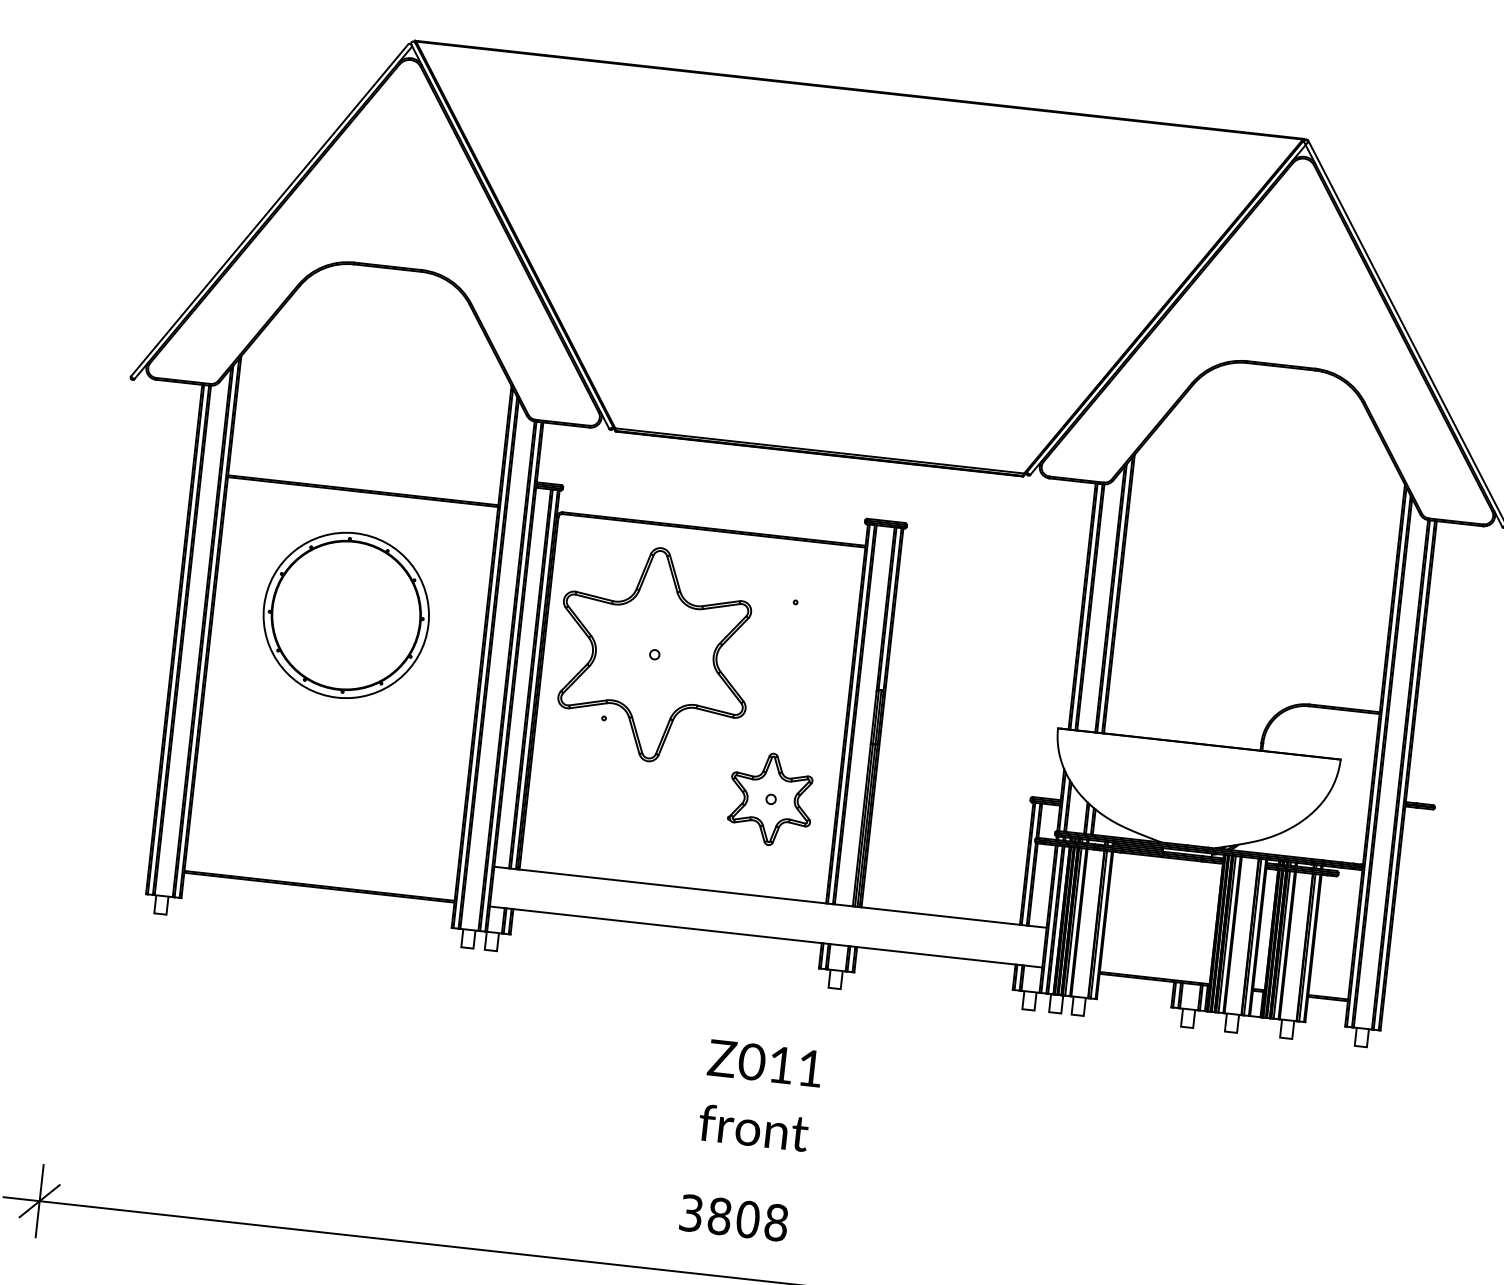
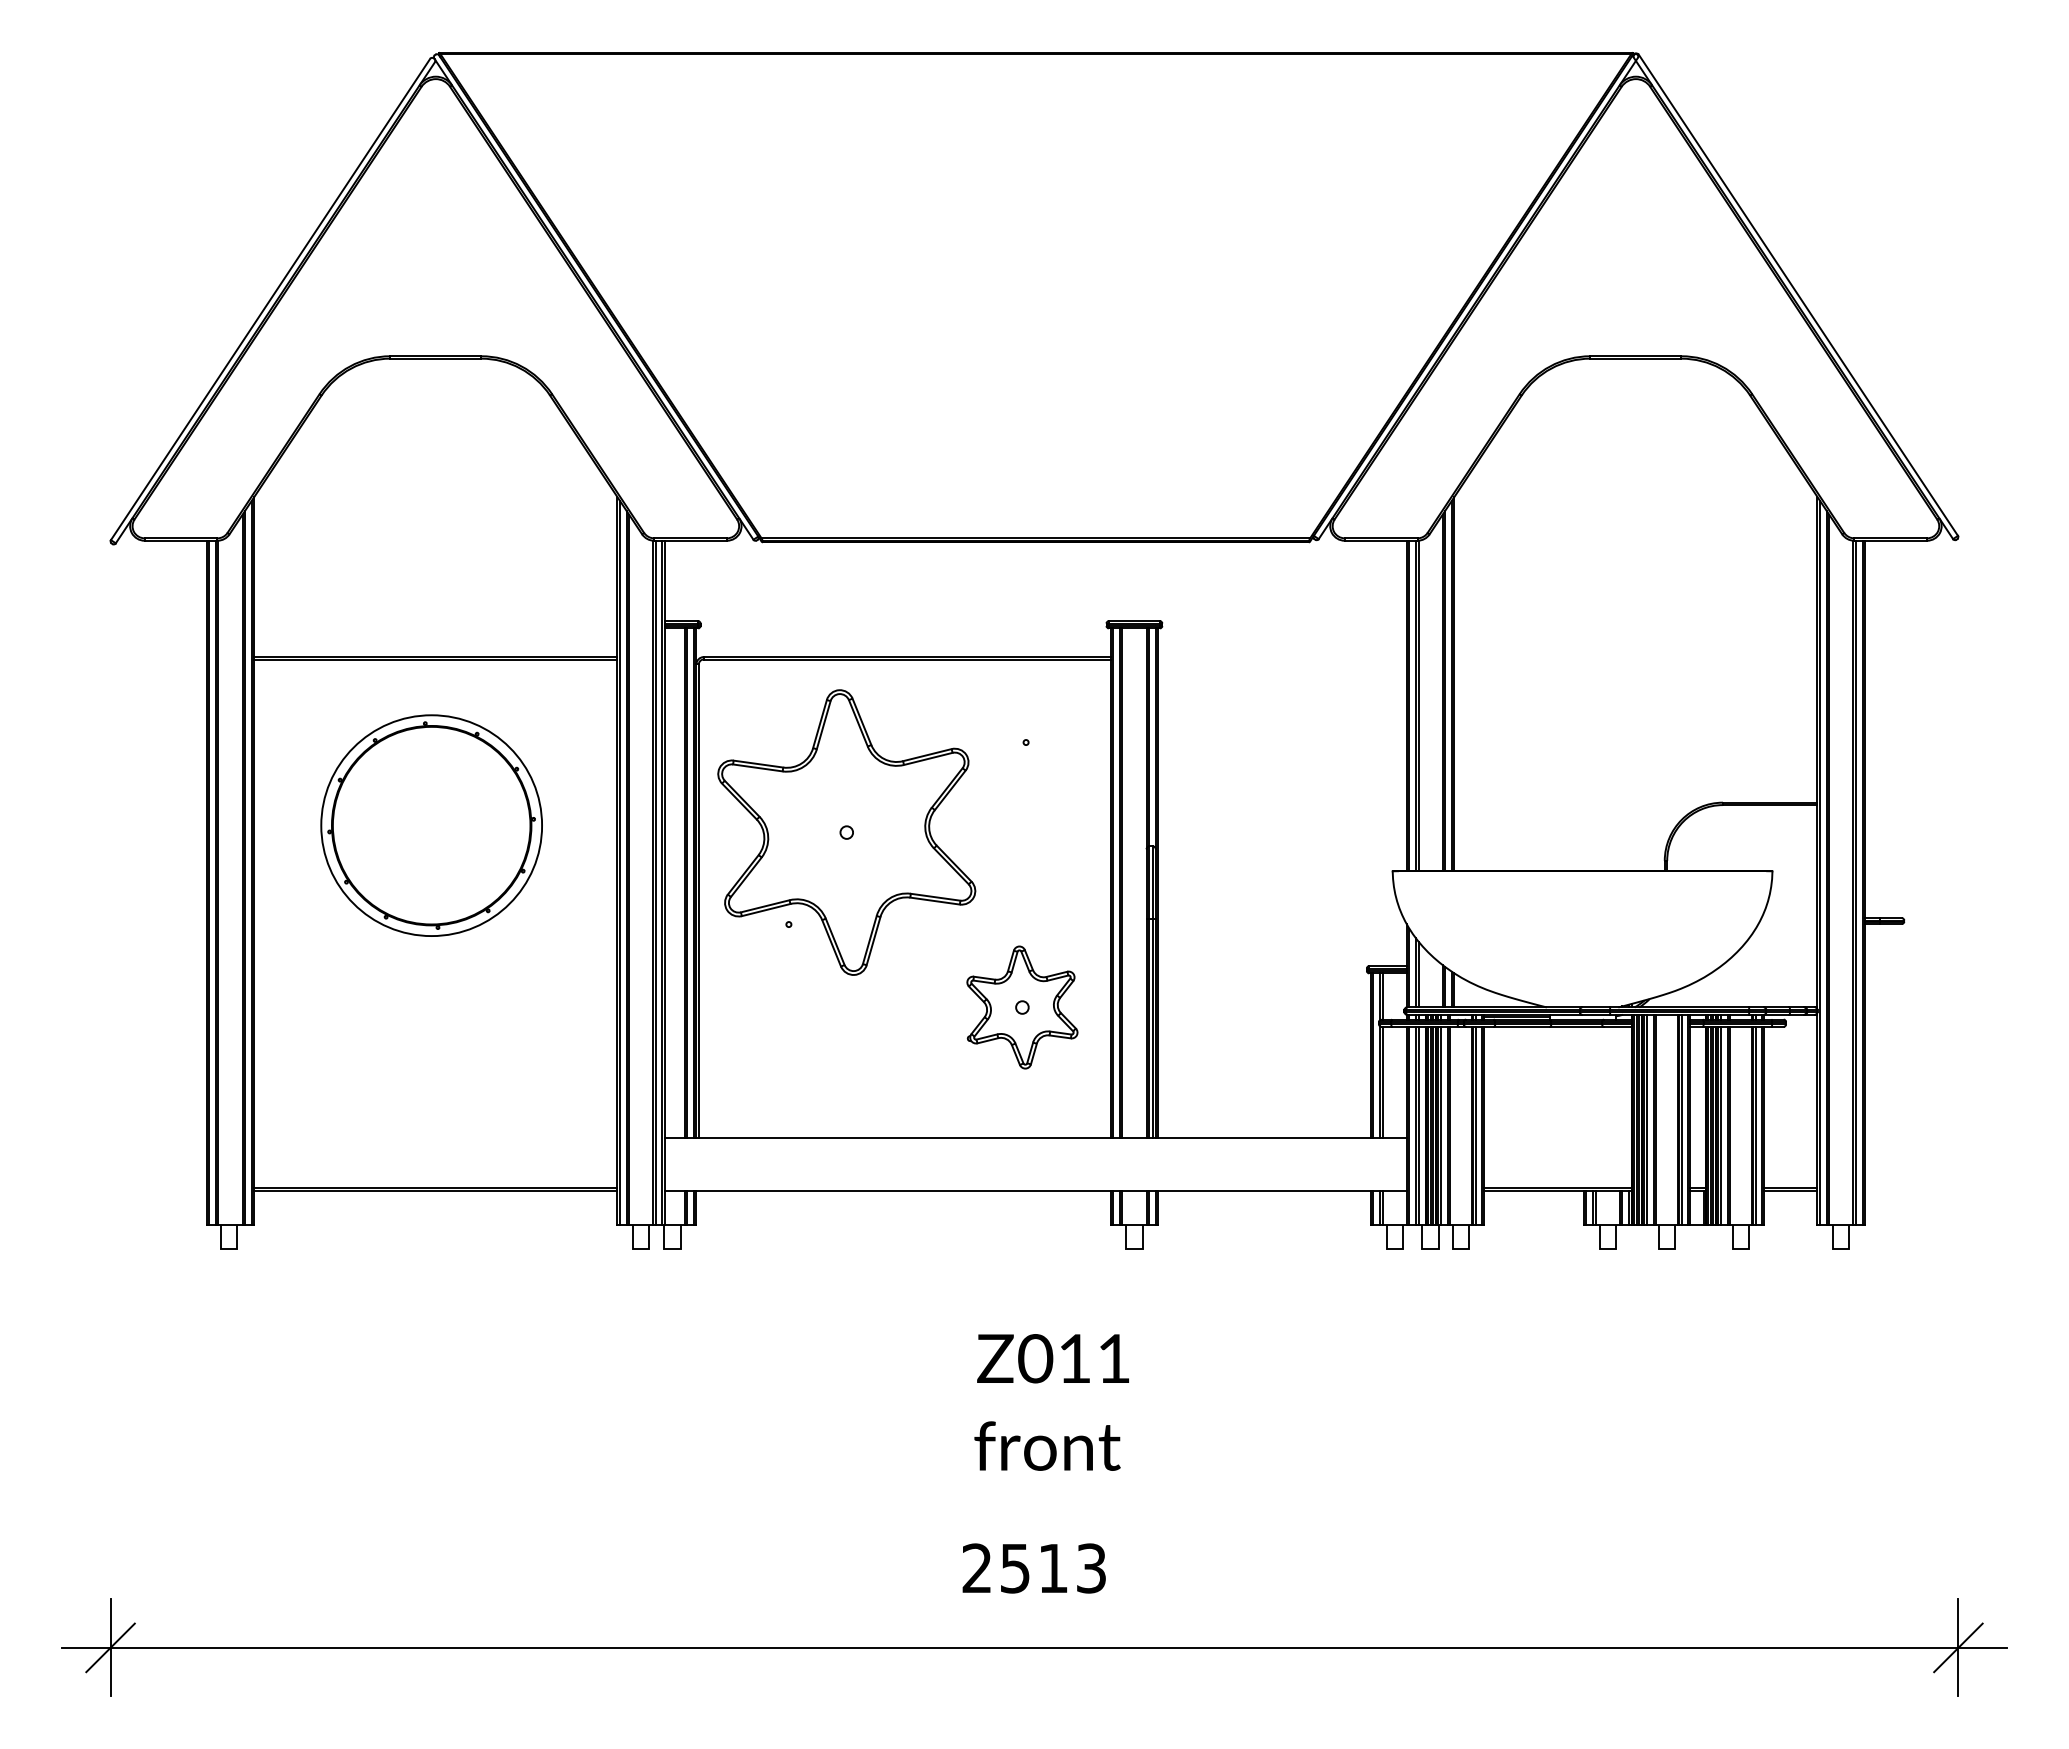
text: (734, 1218) -> (1034, 1568), 3808 -> 2513

